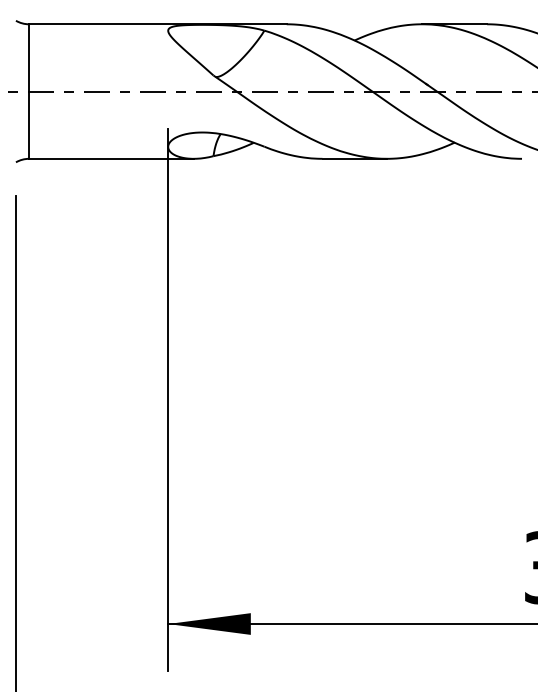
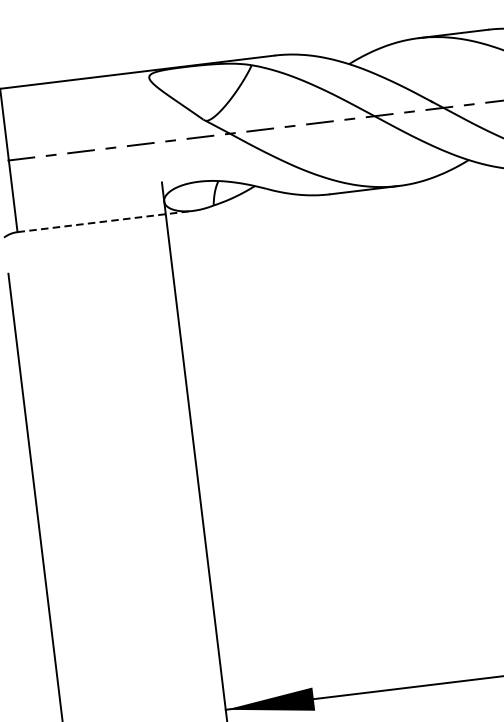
line: (111, 158) -> (105, 221), solid -> dashed

